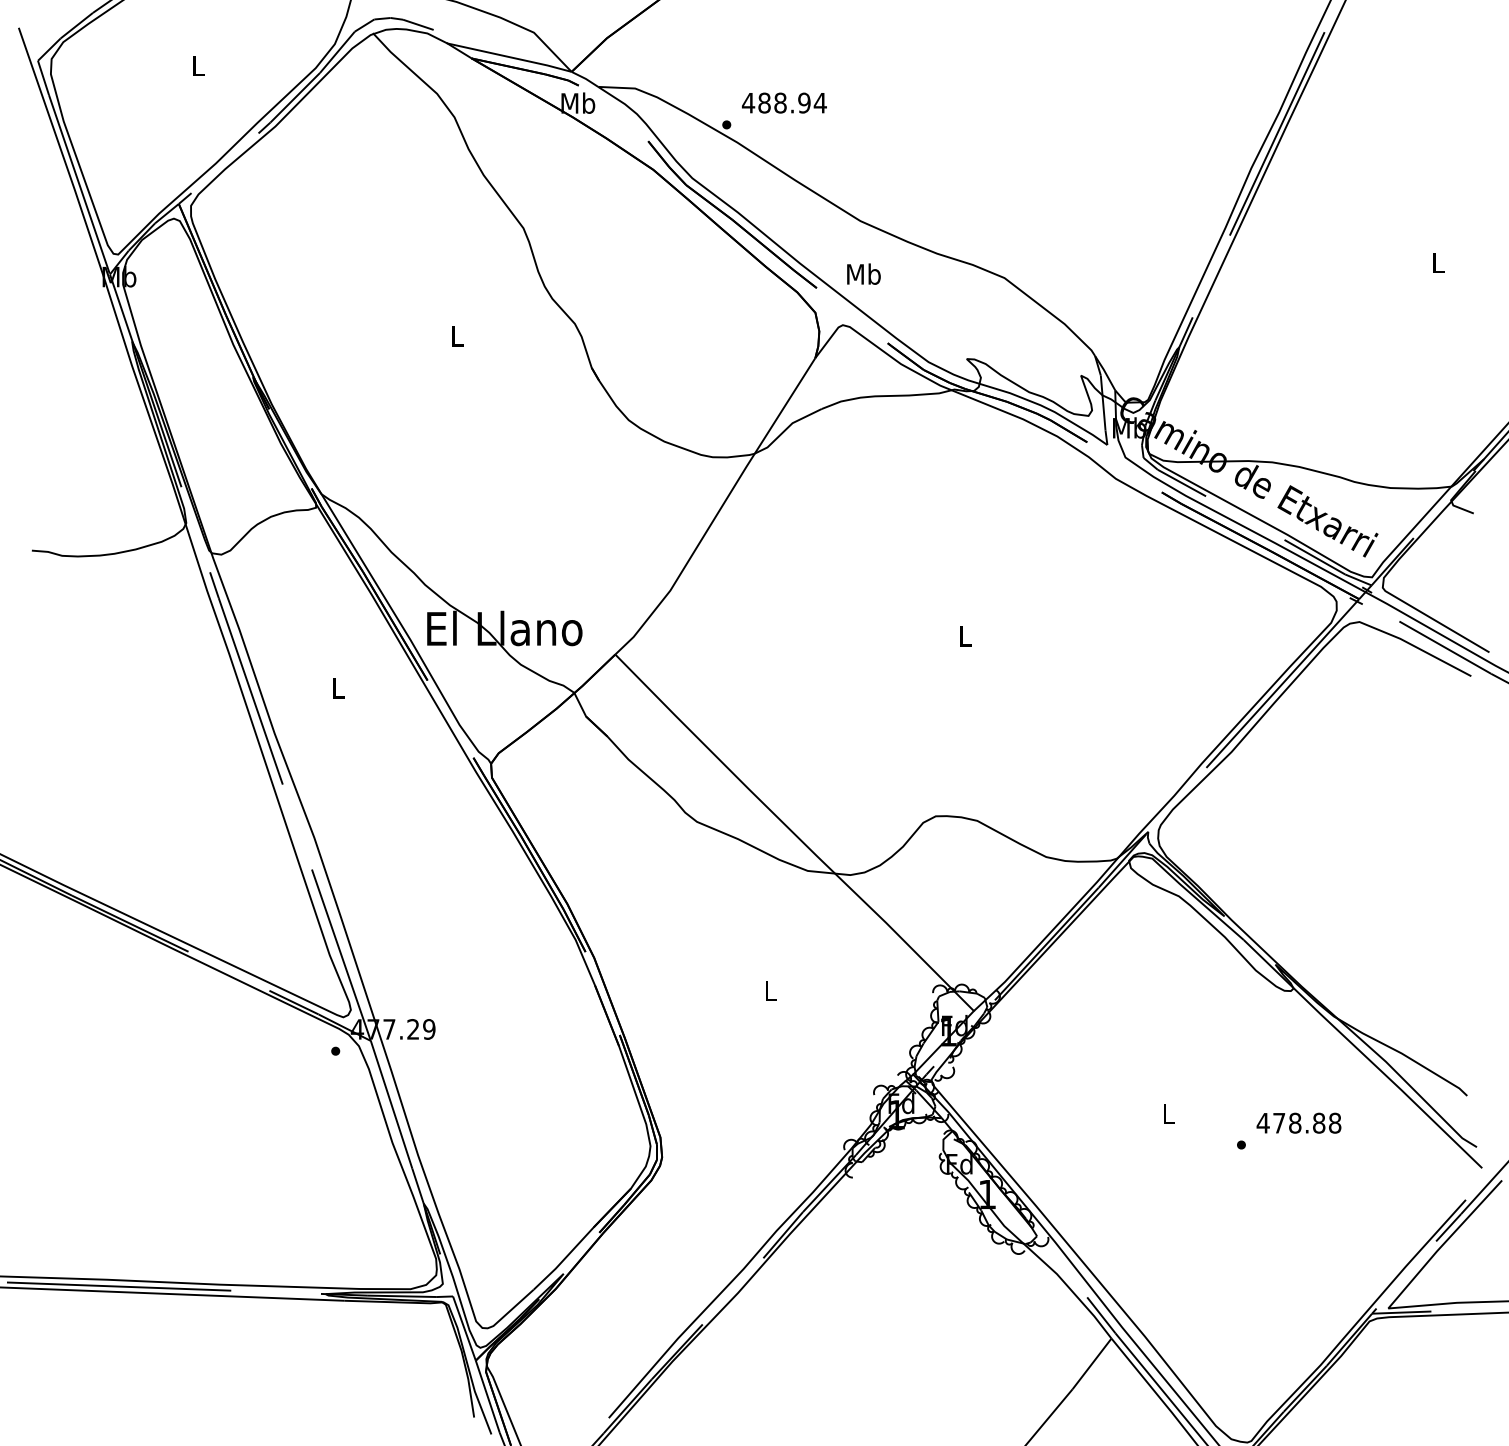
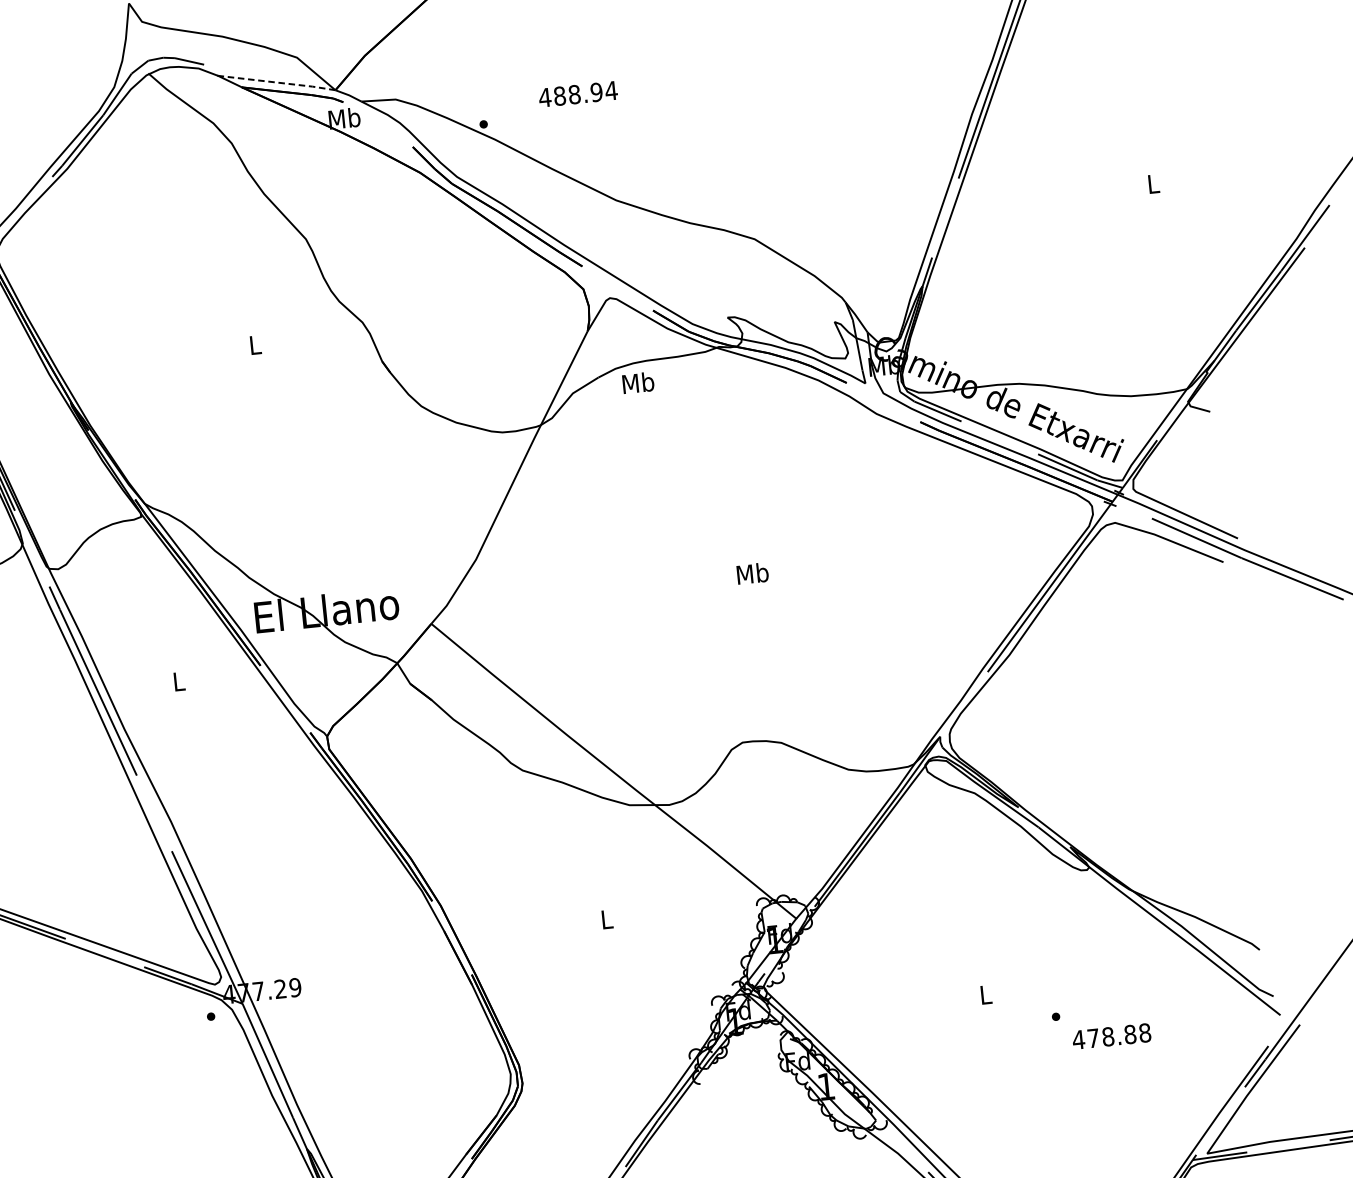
line: (509, 57) -> (276, 82), solid -> dashed
text: (784, 102) -> (578, 93), moved
text: (863, 273) -> (637, 382), moved
text: (965, 635) -> (752, 572), L -> Mb
text: (1298, 1122) -> (1111, 1035), moved

